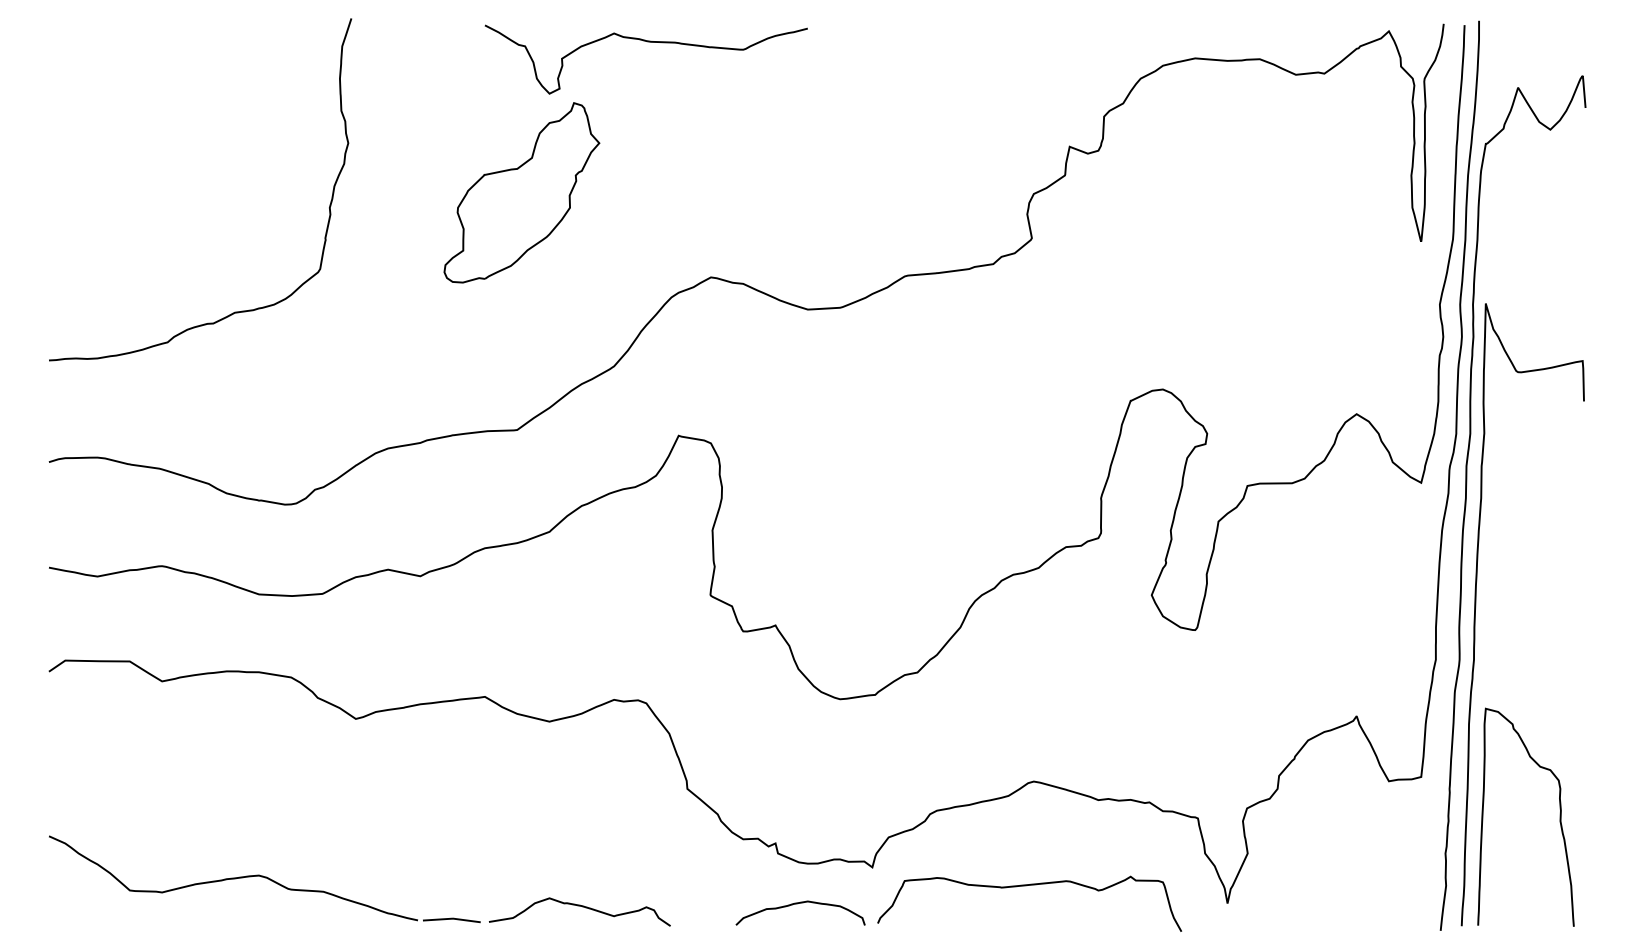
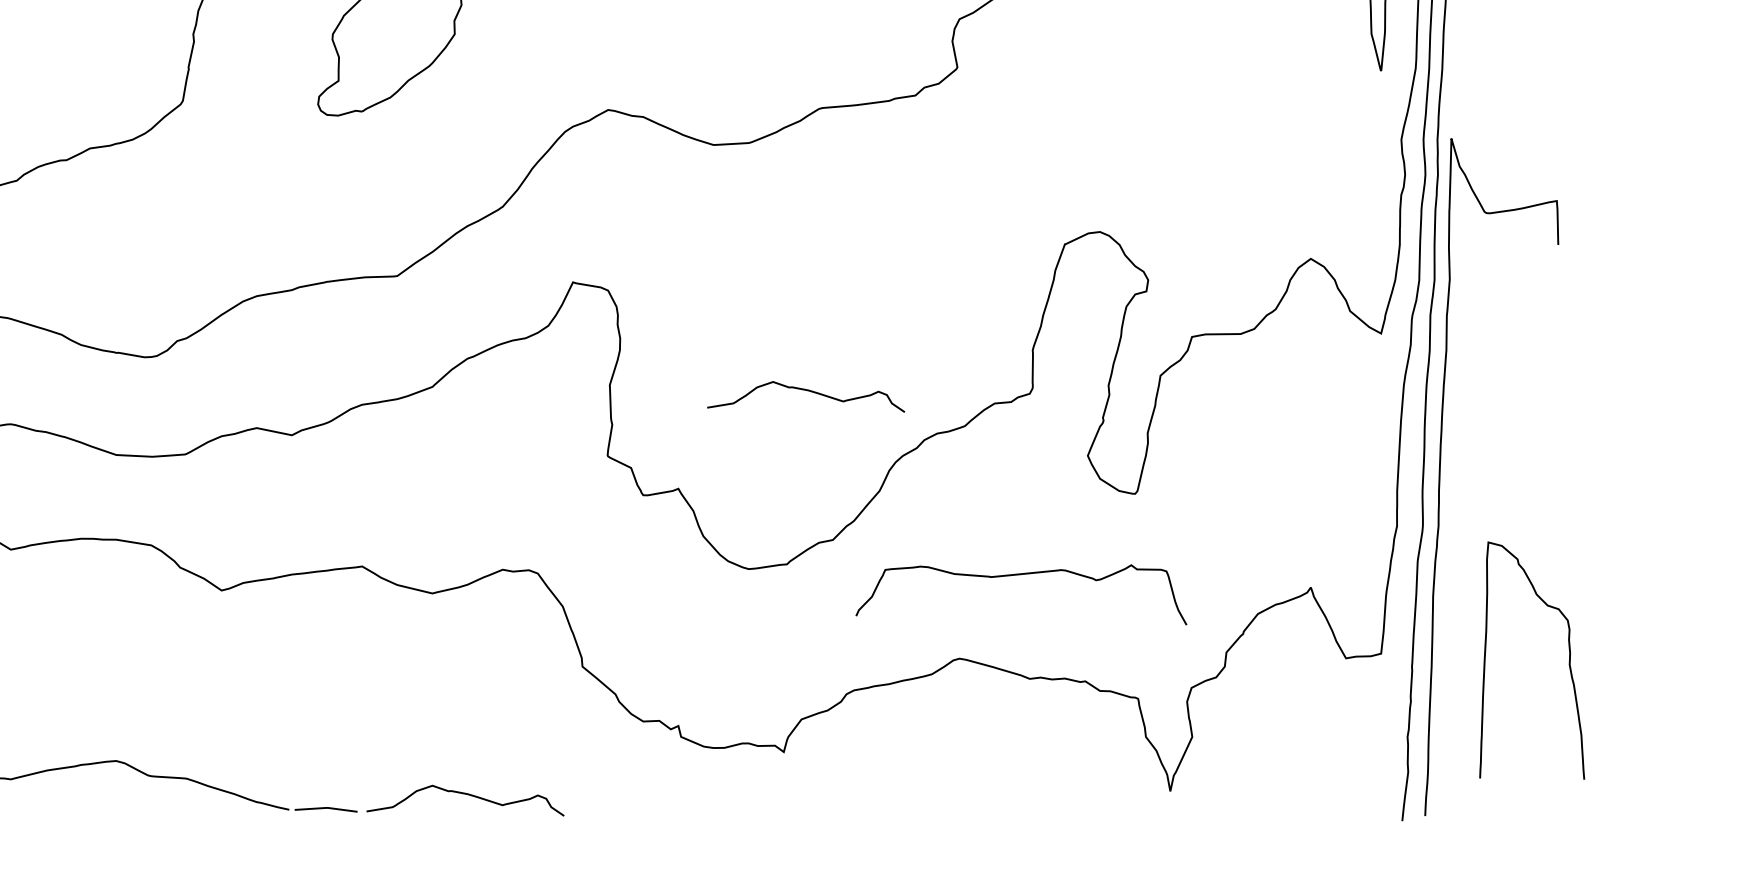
curve: (892, 535) -> (805, 390), added
curve: (1559, 816) -> (1568, 659), moved
curve: (1026, 886) -> (1017, 575), moved
curve: (797, 904) -> (702, 792), removed

